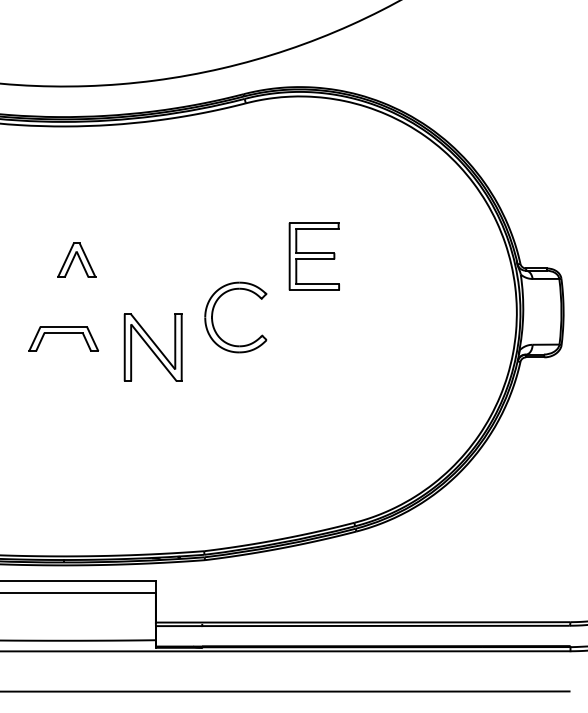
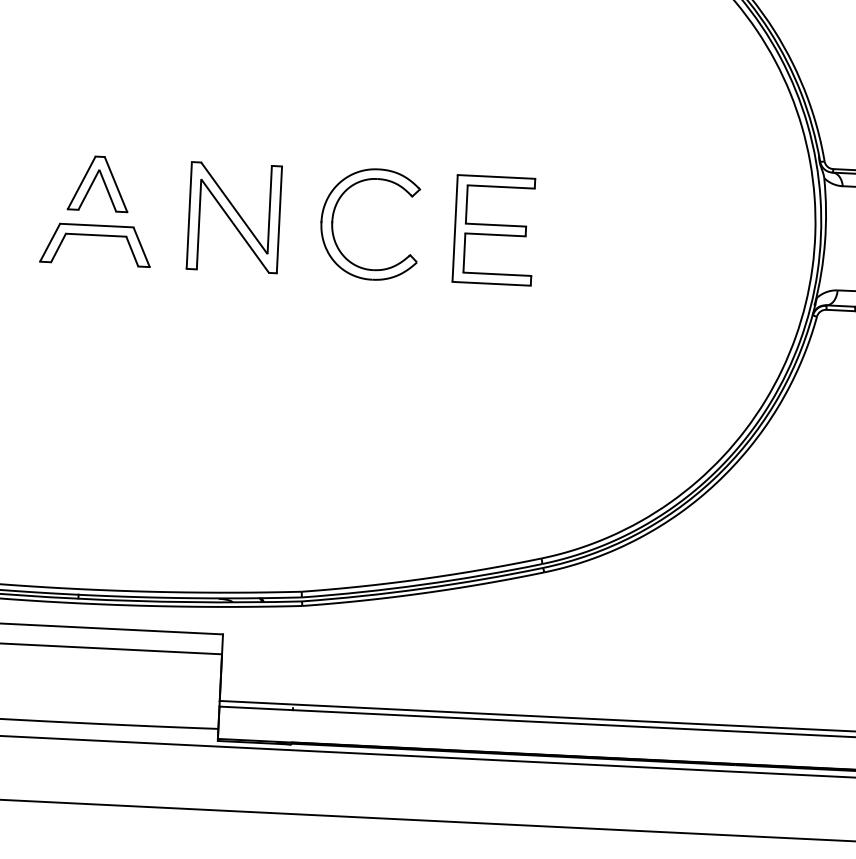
part: (313, 256) -> (492, 230), moved
part: (76, 259) -> (98, 182), moved
part: (152, 347) -> (233, 217), moved

